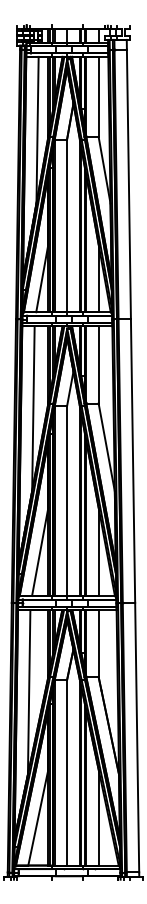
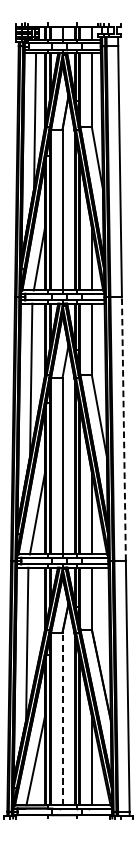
line: (133, 460) -> (124, 428), solid -> dashed
line: (67, 772) -> (62, 718), solid -> dashed

